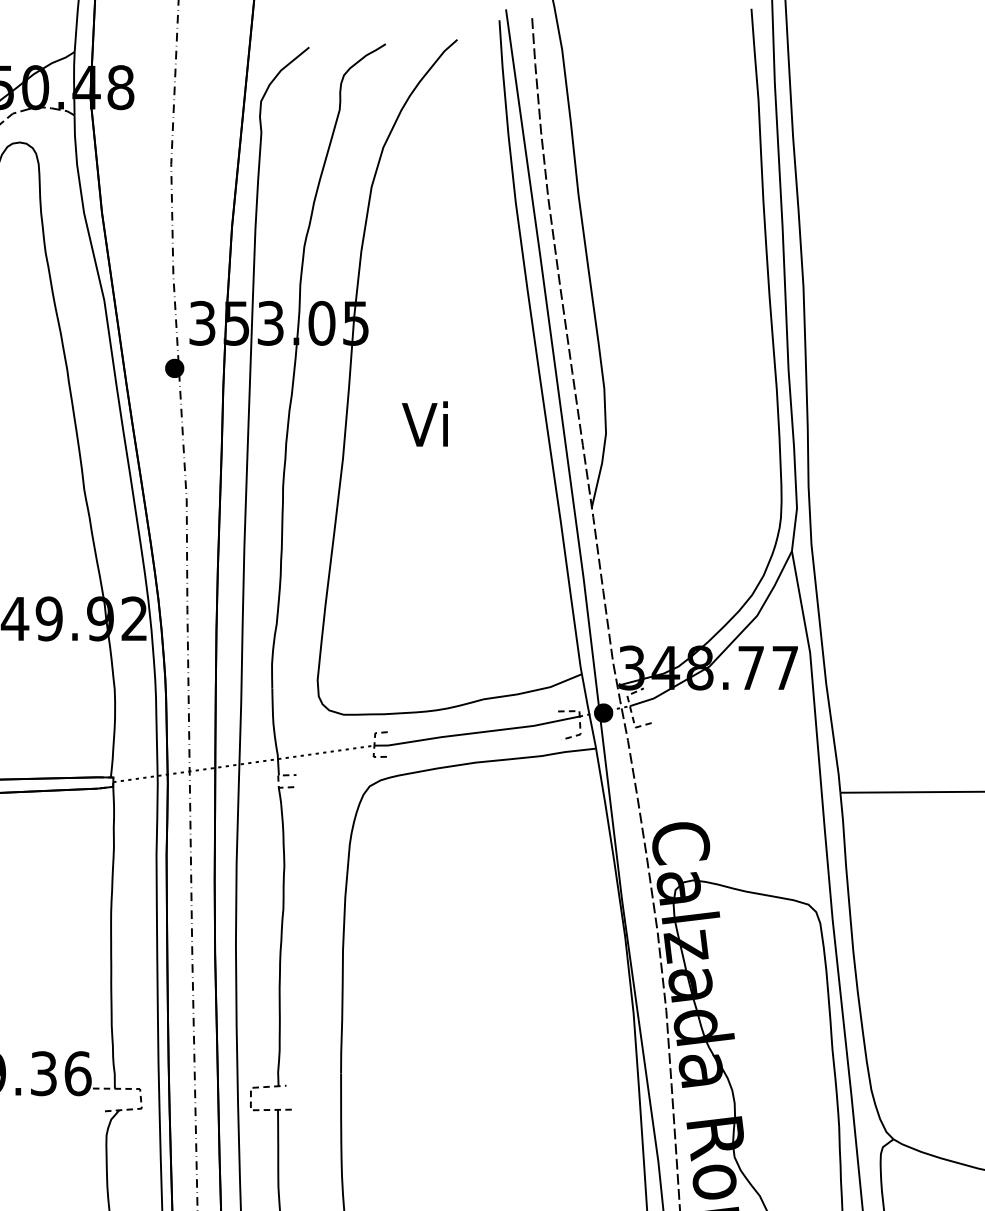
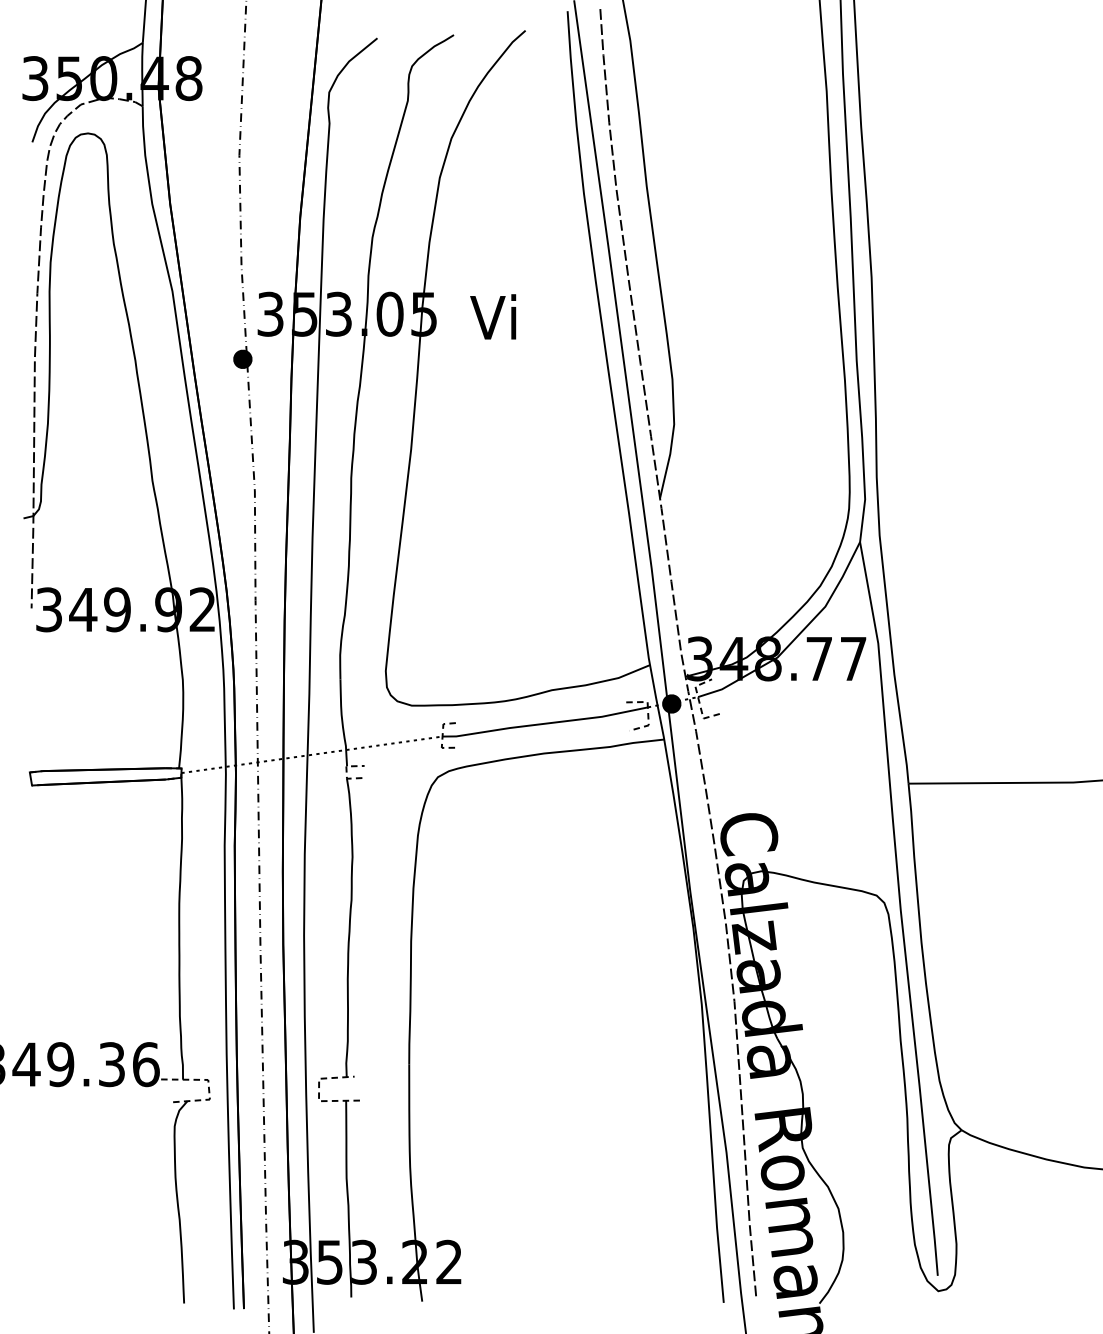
text: (425, 423) -> (493, 316), moved

